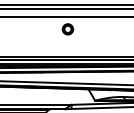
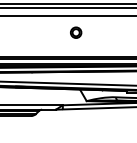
part: (68, 29) -> (76, 32), moved

